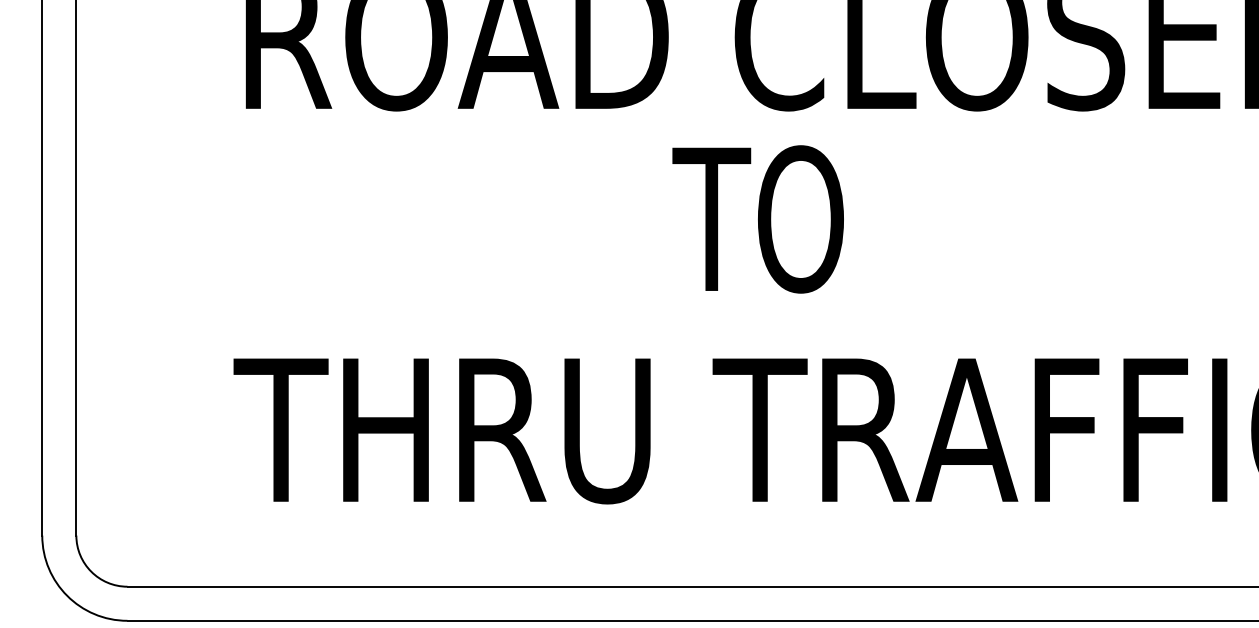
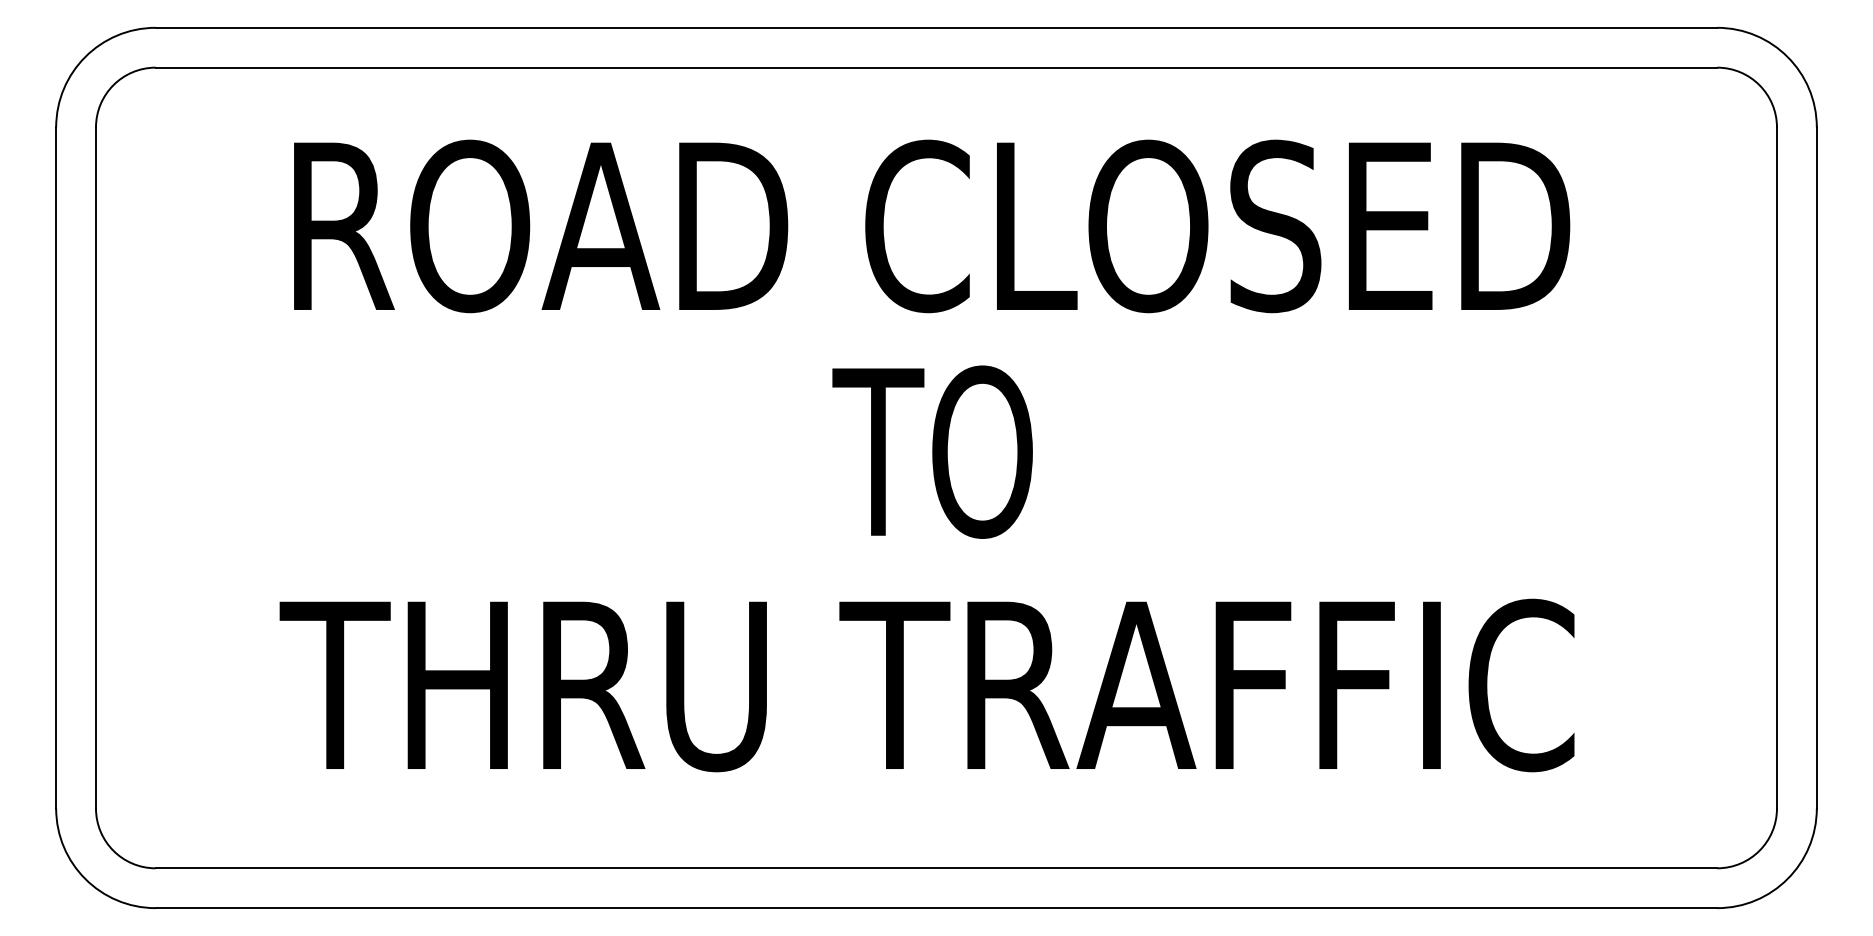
text: (758, 218) -> (932, 451), moved

